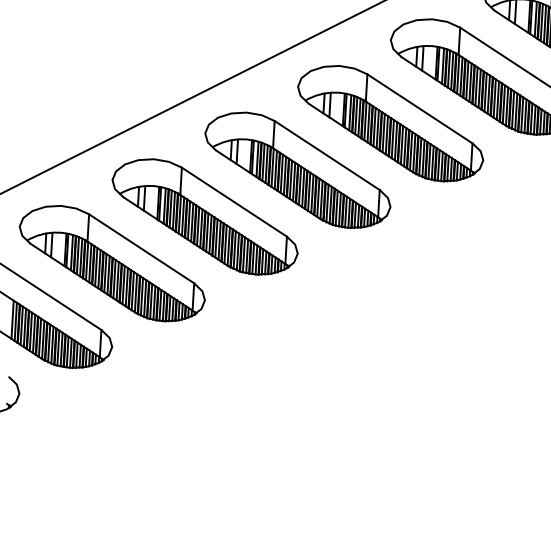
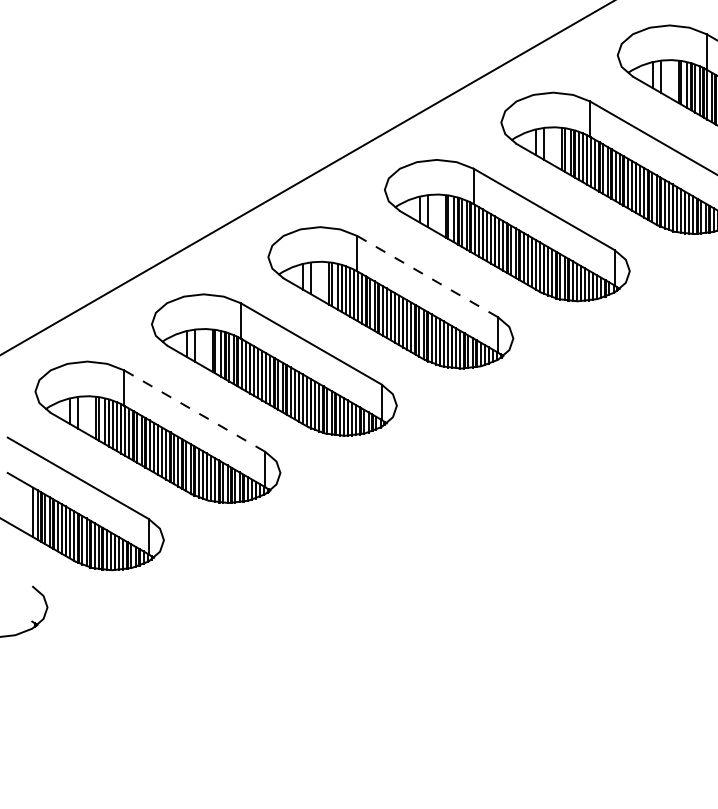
line: (327, 155) -> (428, 276), solid -> dashed
line: (142, 249) -> (195, 411), solid -> dashed

